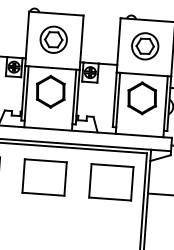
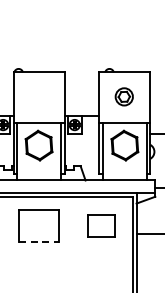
part: (53, 39) -> (38, 96), removed
part: (145, 46) -> (124, 96), size x0.7
part: (111, 181) -> (101, 225), size x0.7
line: (43, 194) -> (39, 241), solid -> dashed

